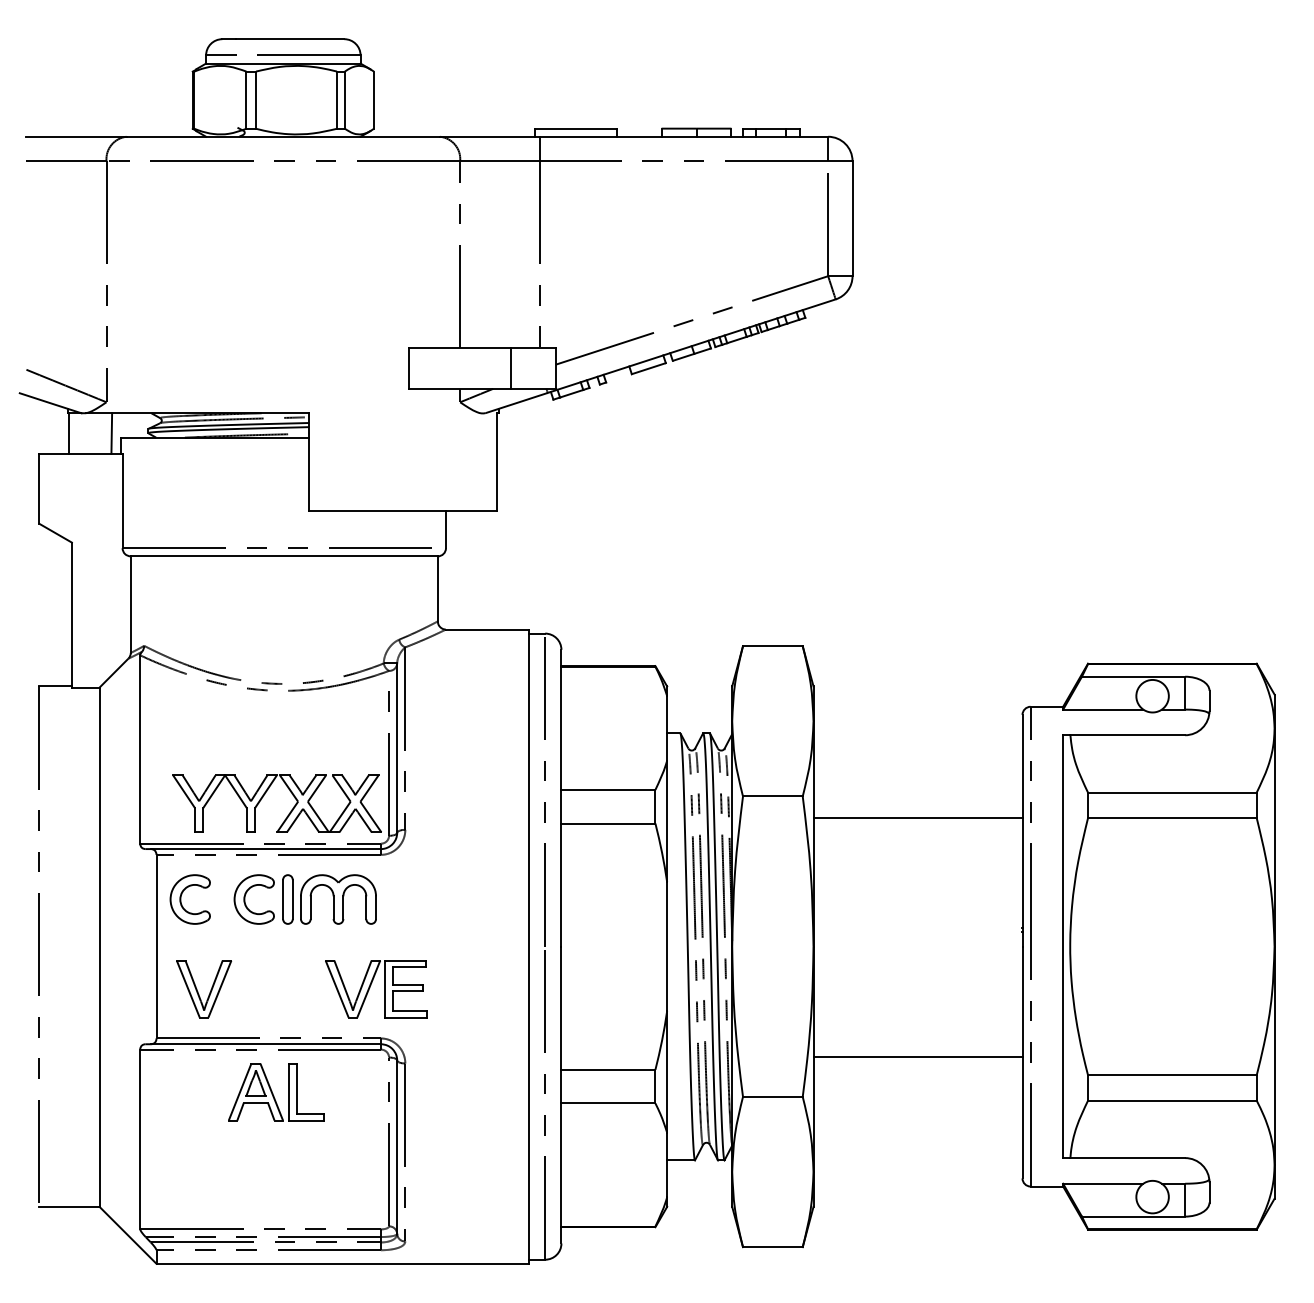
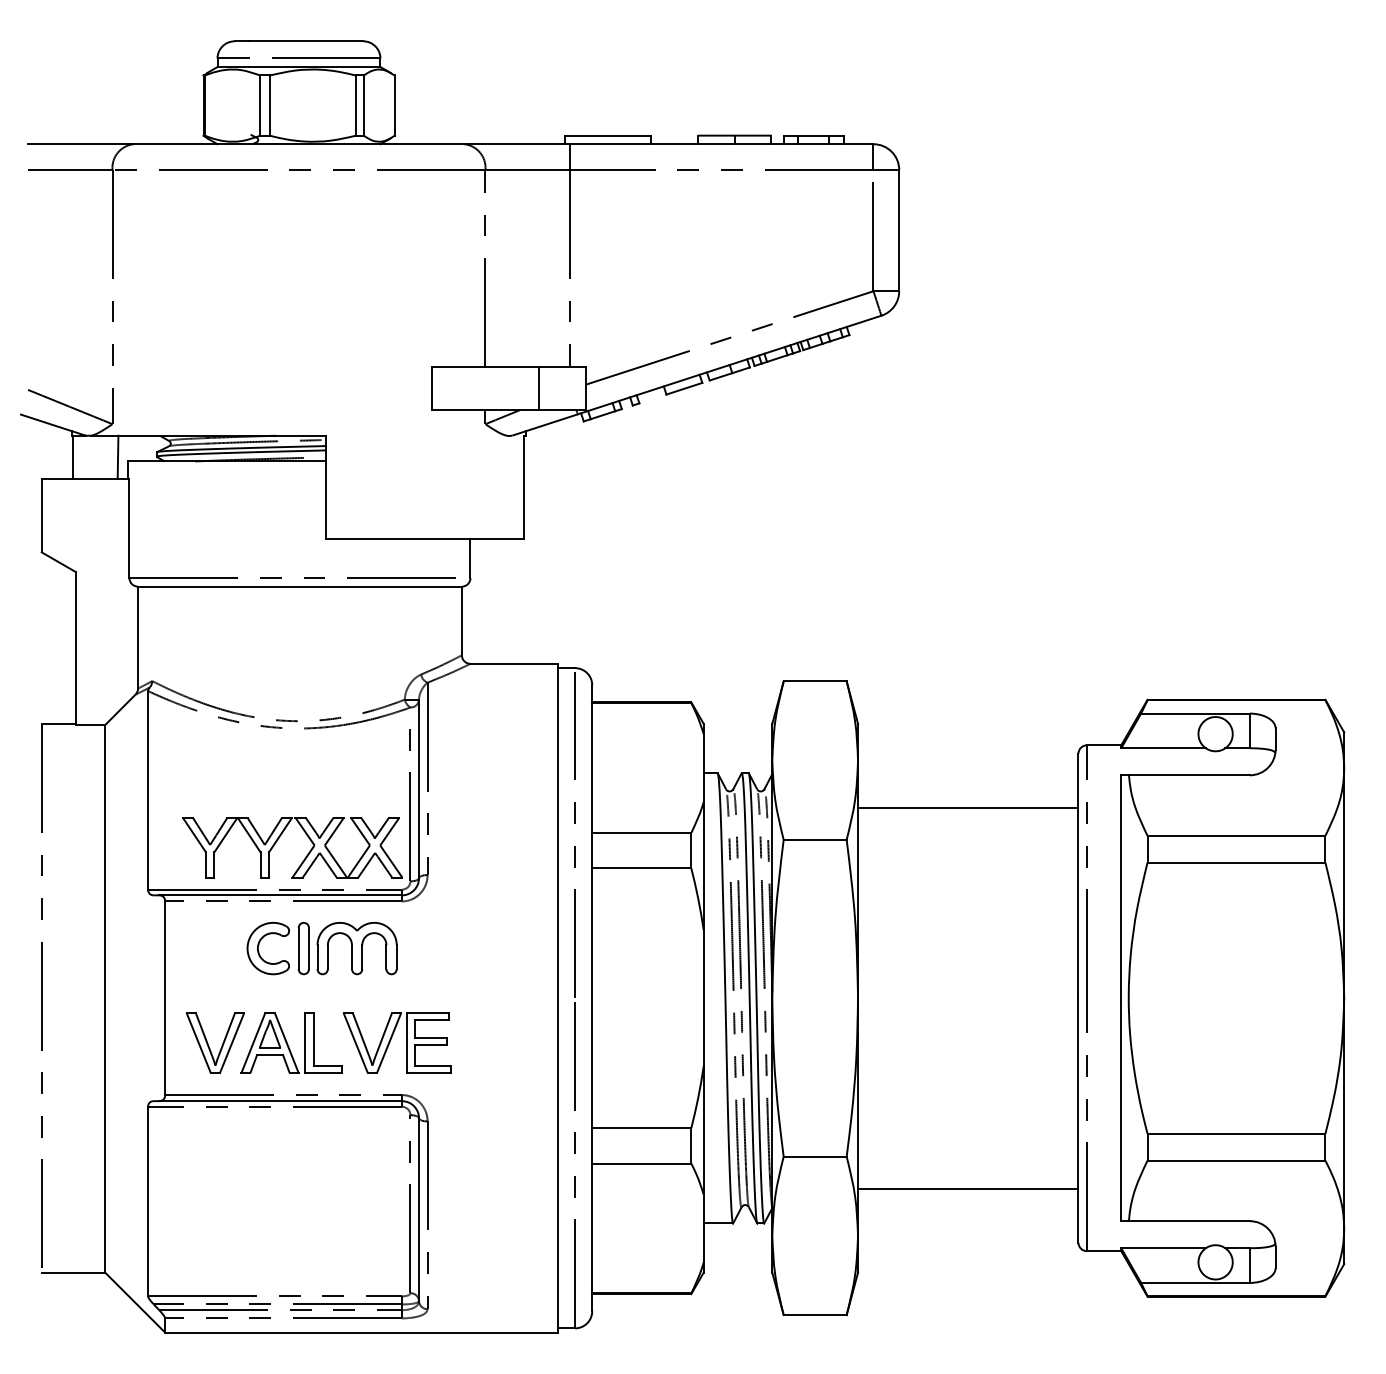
line: (917, 818) -> (967, 808), moved
part: (181, 899) -> (191, 948), removed
line: (917, 1057) -> (967, 1188), moved
part: (276, 1092) -> (291, 1043), moved

